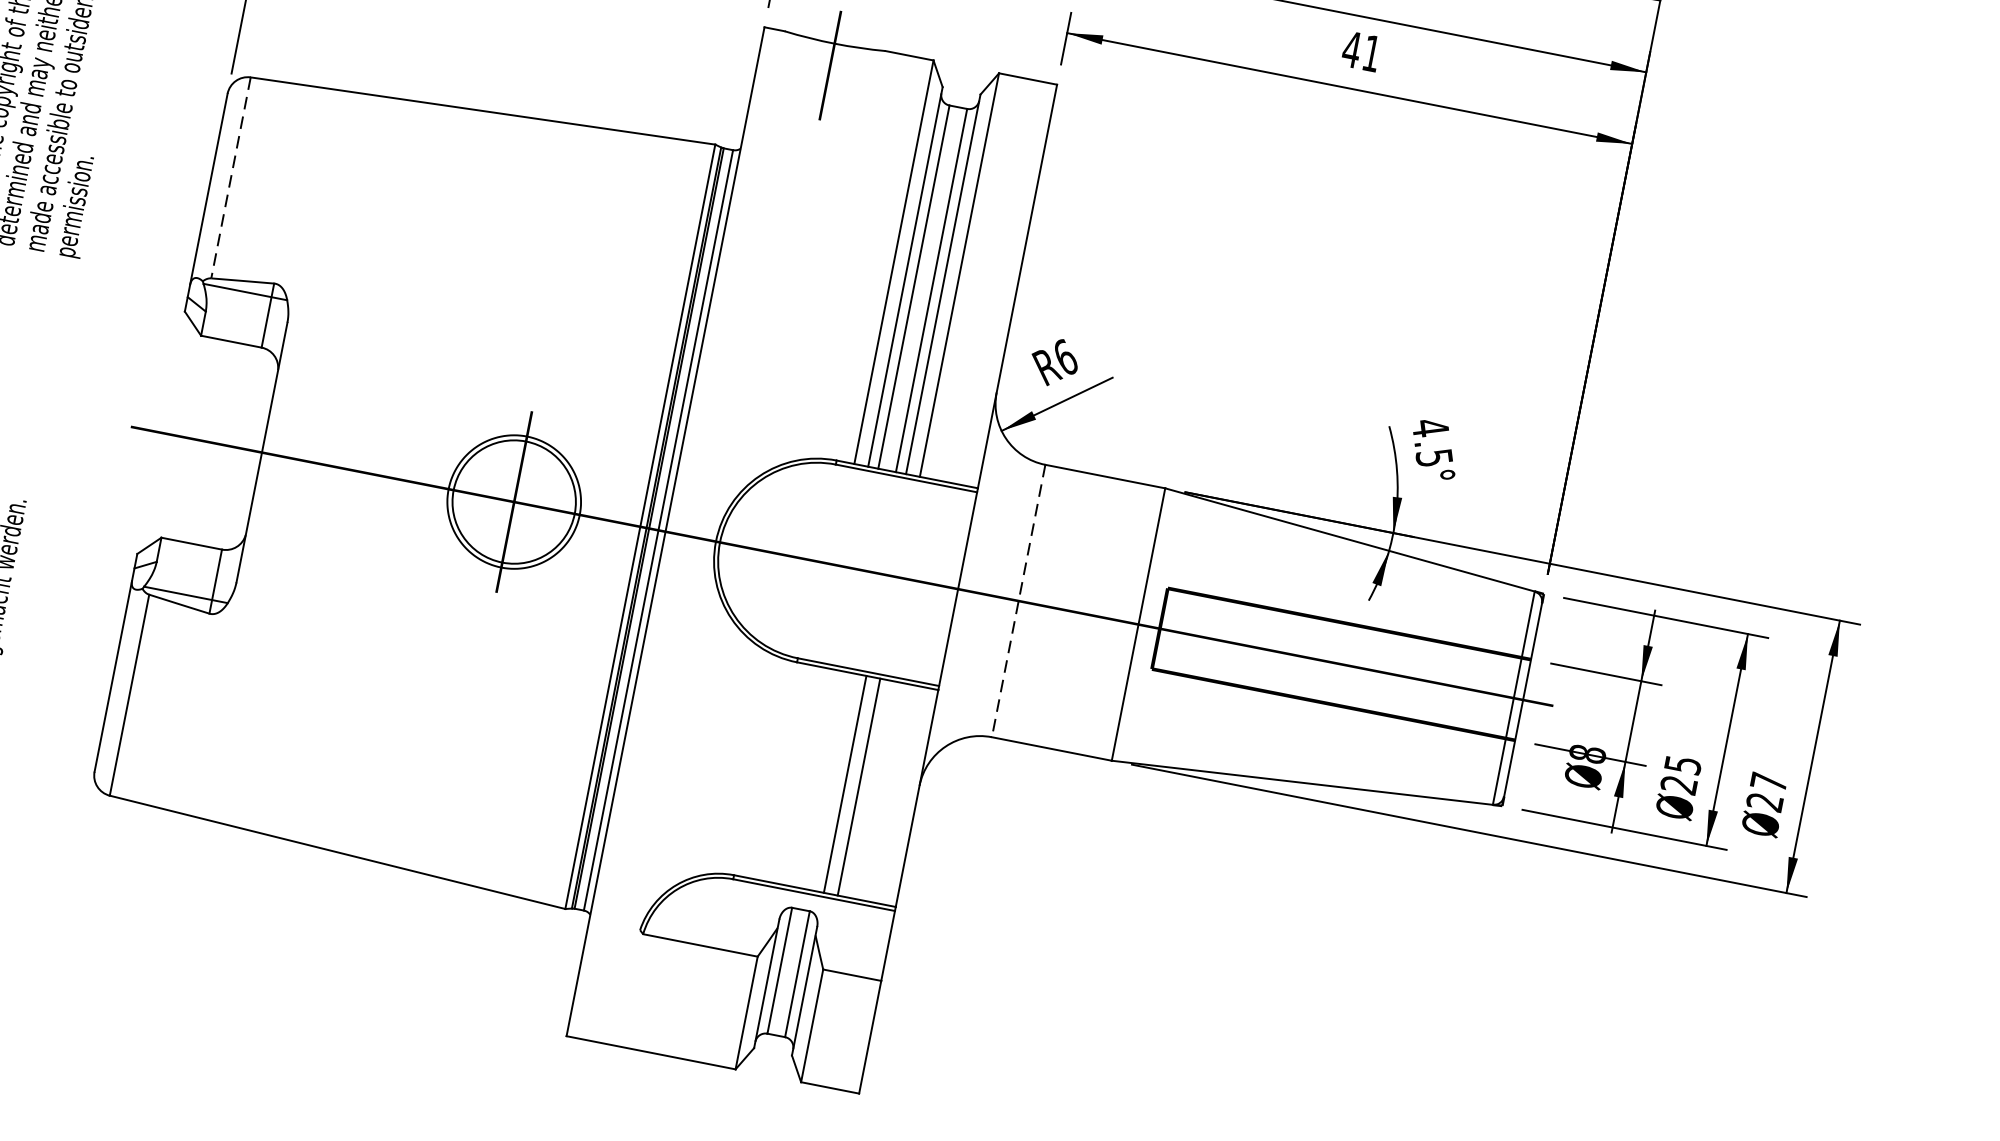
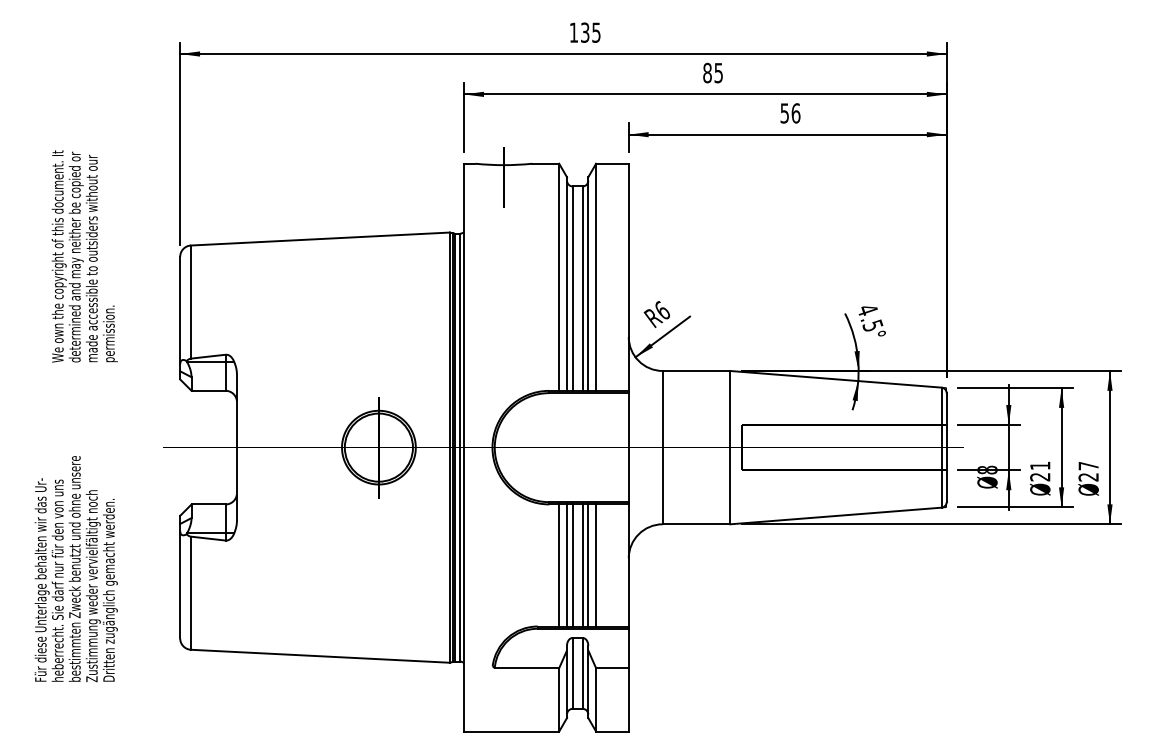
text: (1361, 51) -> (790, 113), 41 -> 56
line: (230, 178) -> (190, 302), dashed -> solid
line: (1018, 600) -> (662, 447), dashed -> solid
text: (1683, 764) -> (1040, 465), 25 -> 21
line: (793, 774) -> (559, 565), added
line: (808, 777) -> (567, 565), added
line: (817, 778) -> (572, 565), added
line: (834, 782) -> (582, 565), added

